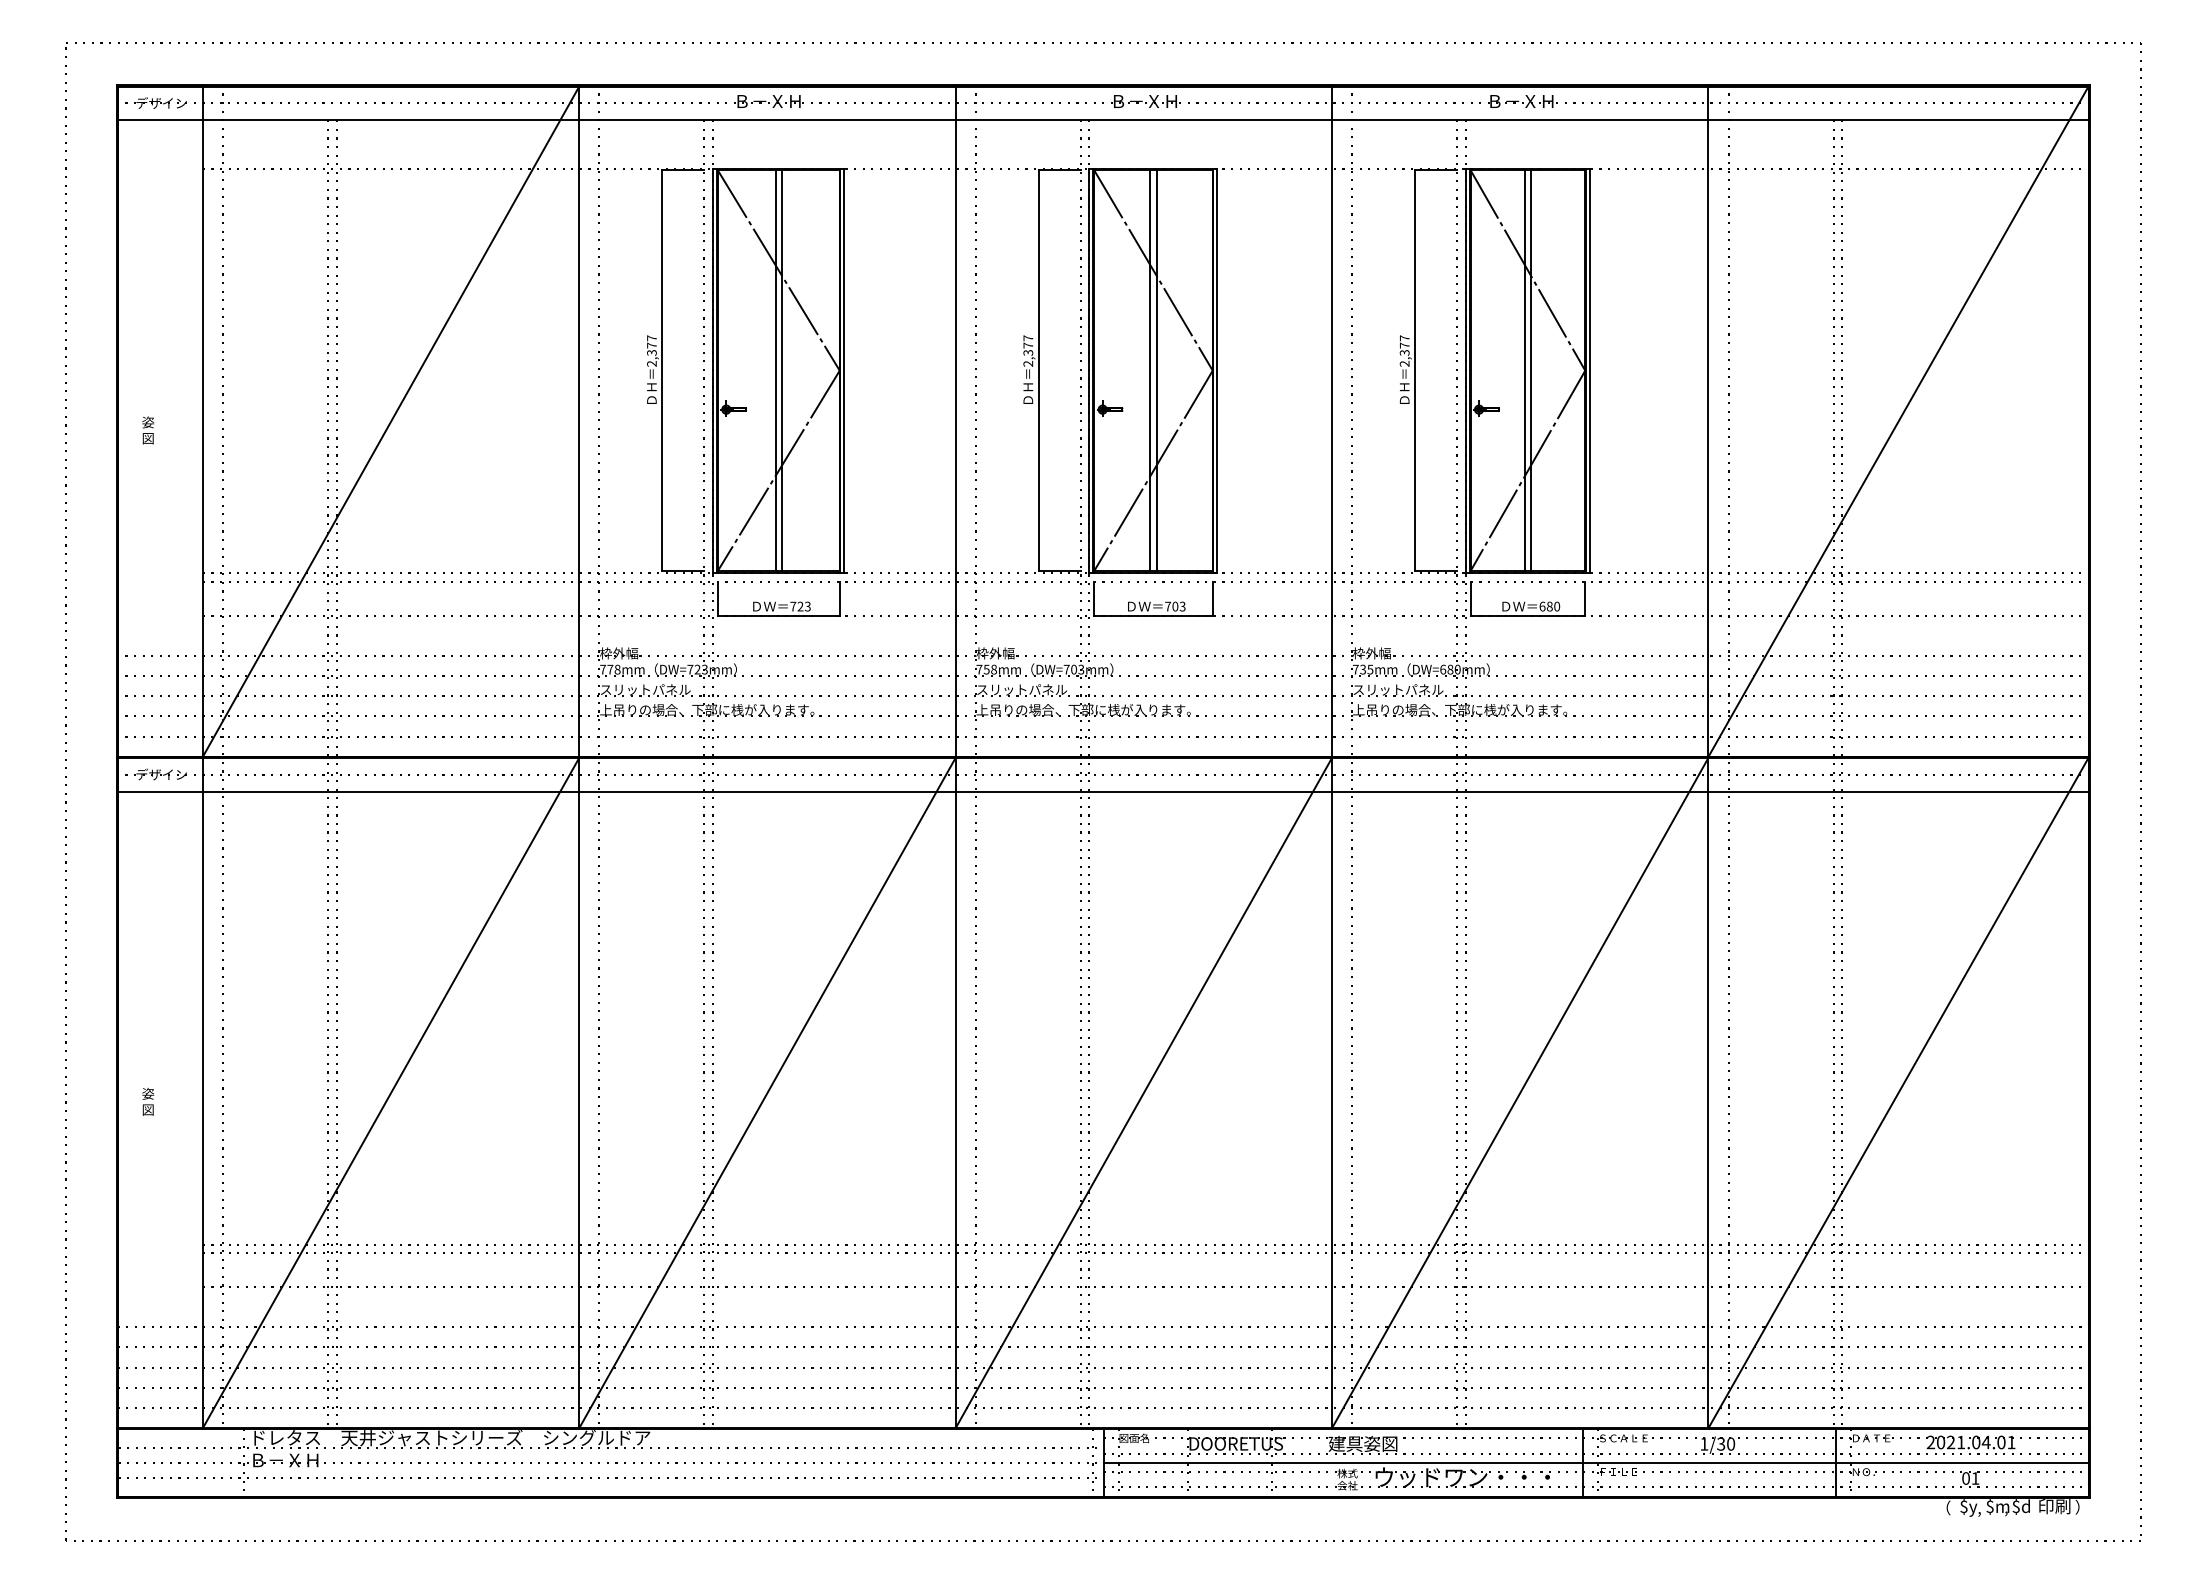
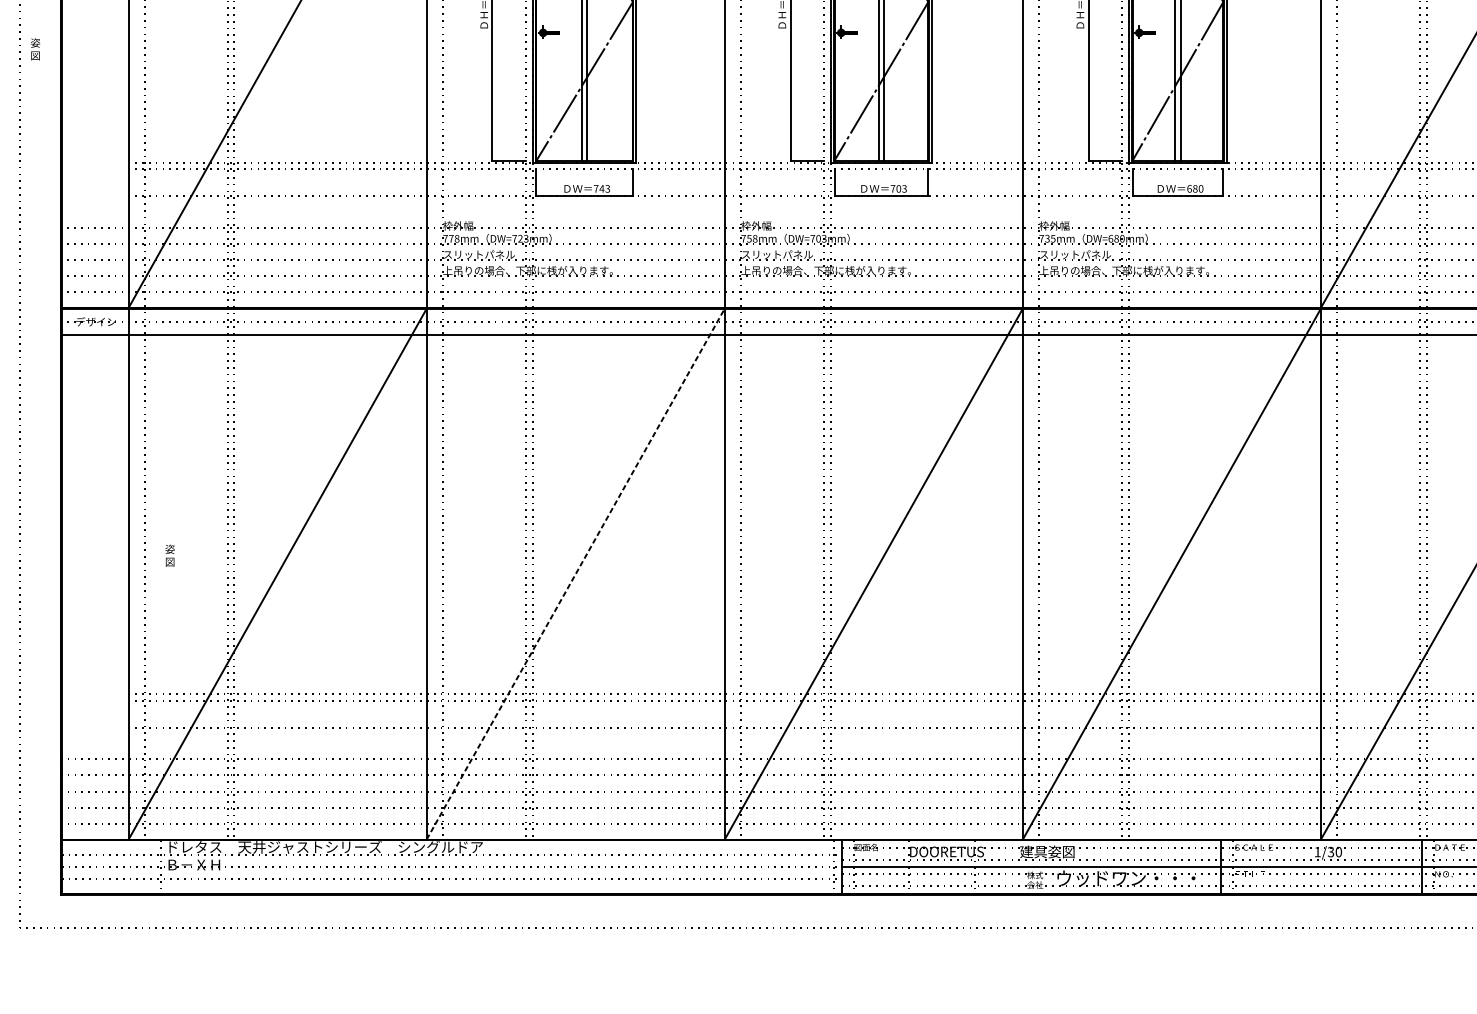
text: (148, 430) -> (35, 49), moved
text: (800, 606) -> (601, 188), 723 -> 743
line: (767, 1092) -> (575, 573), solid -> dashed
text: (148, 1101) -> (170, 555), moved

